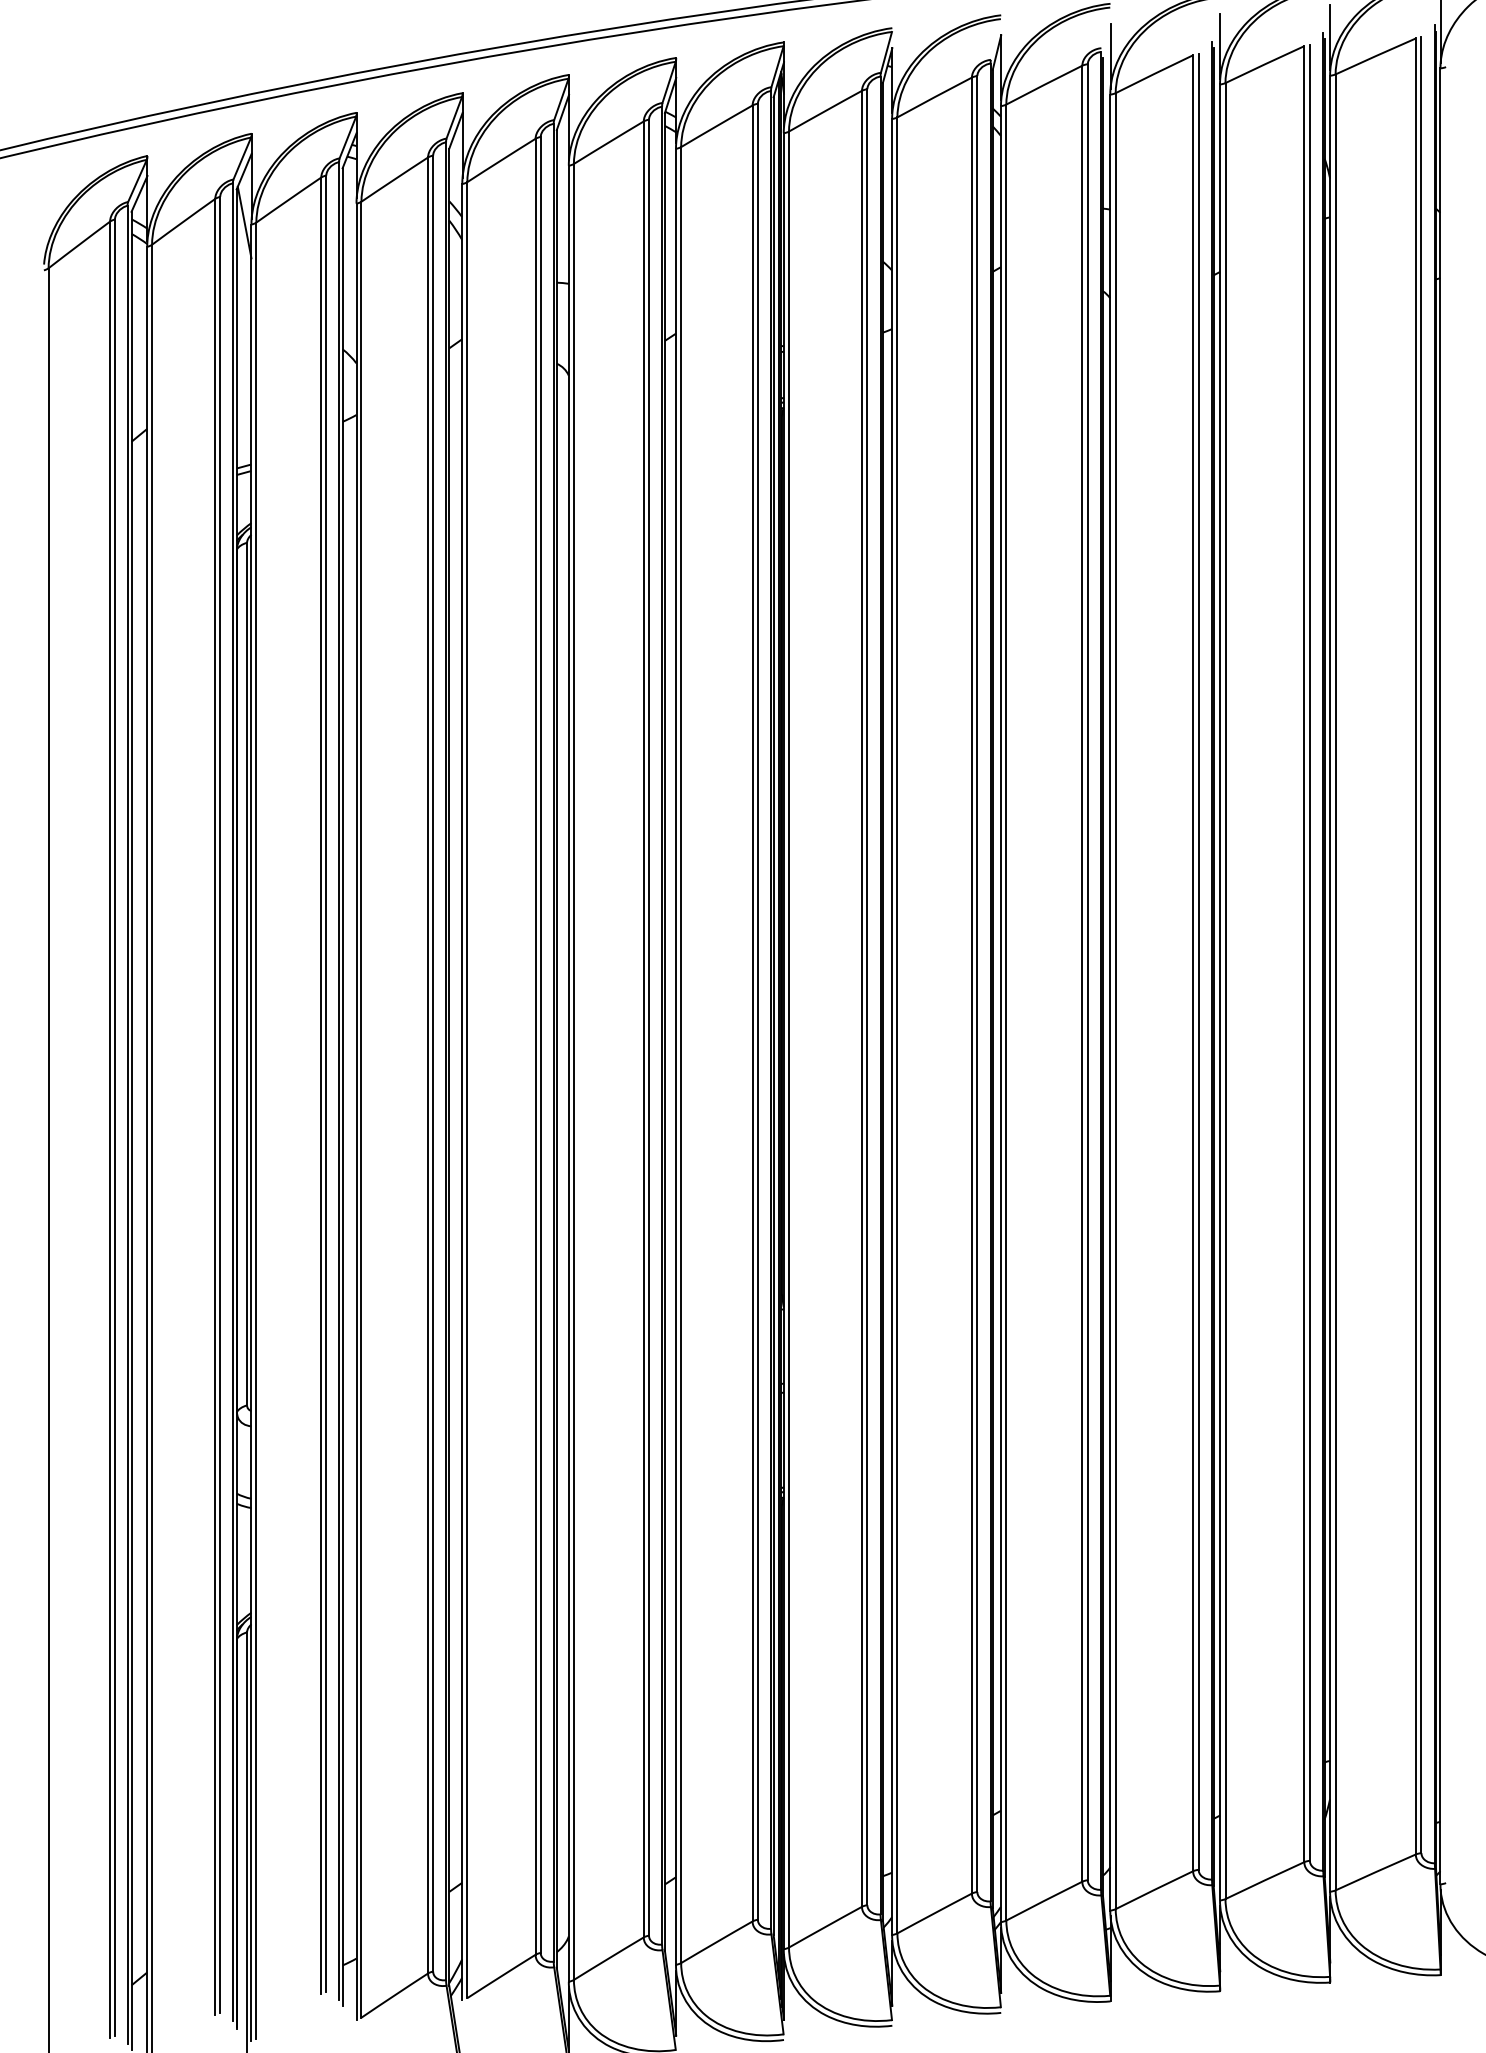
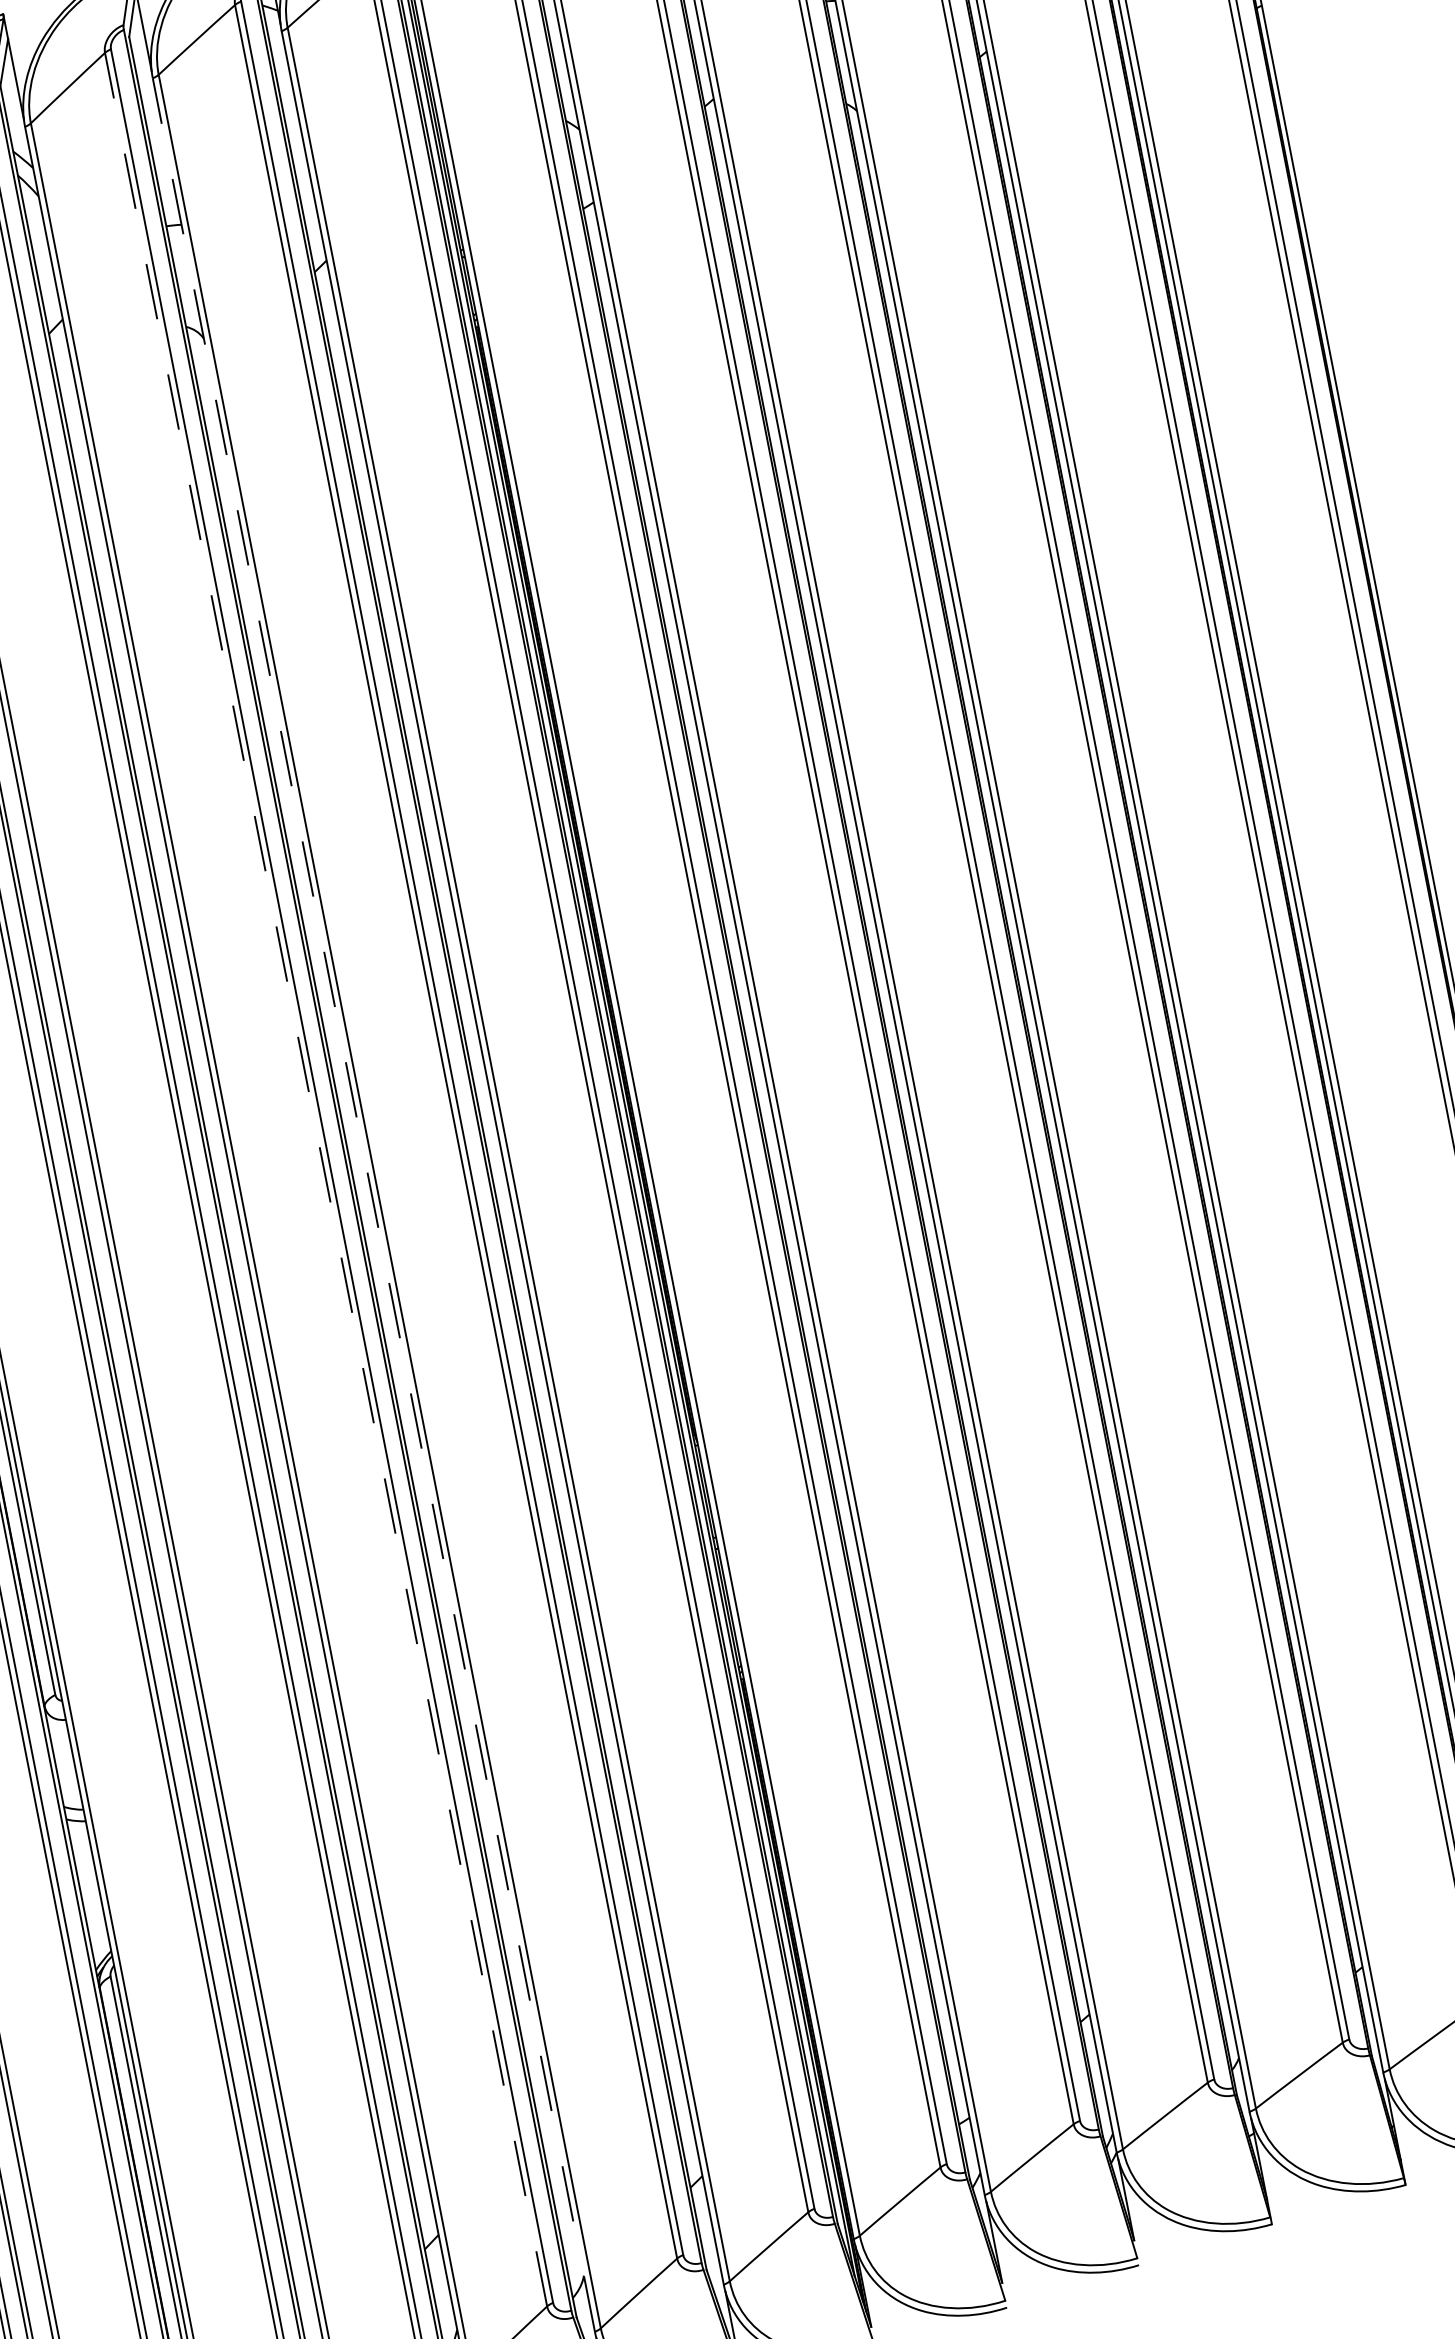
line: (535, 1046) -> (325, 1179), solid -> dashed
line: (568, 1073) -> (373, 1204), solid -> dashed

